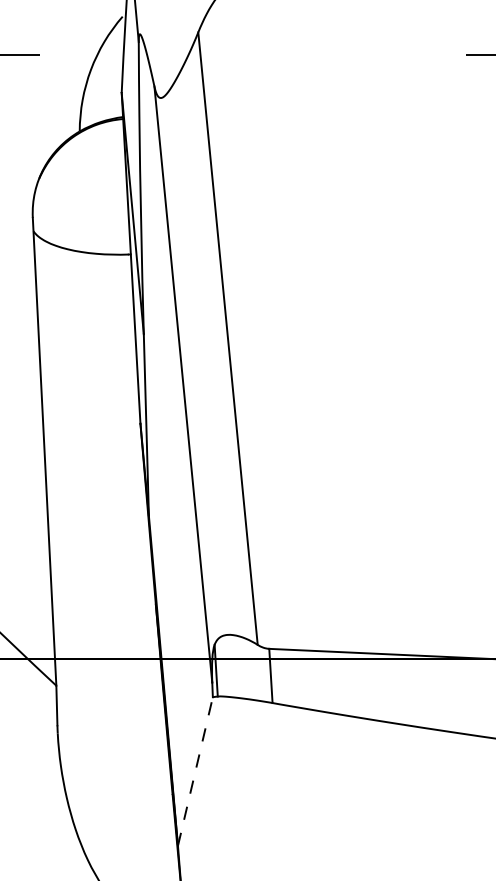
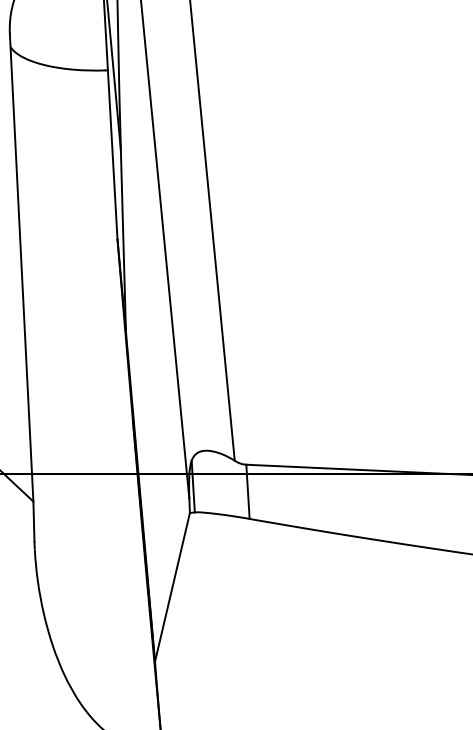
line: (195, 771) -> (172, 587), dashed -> solid

